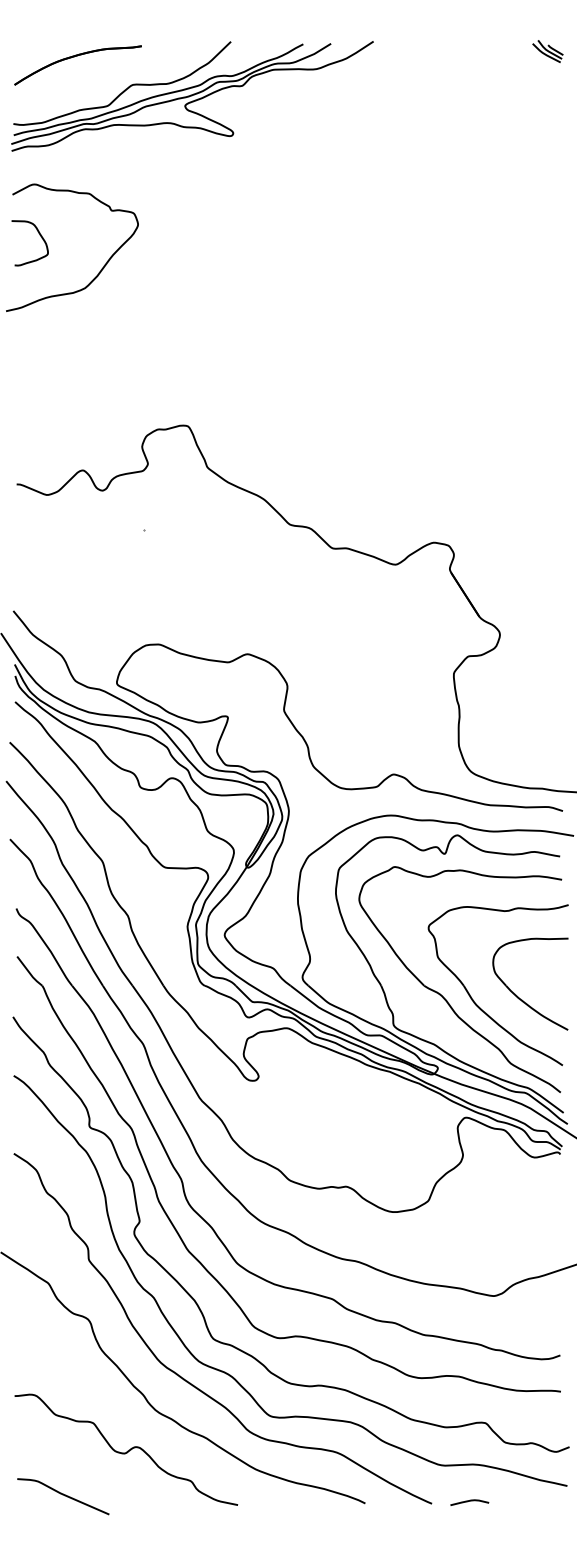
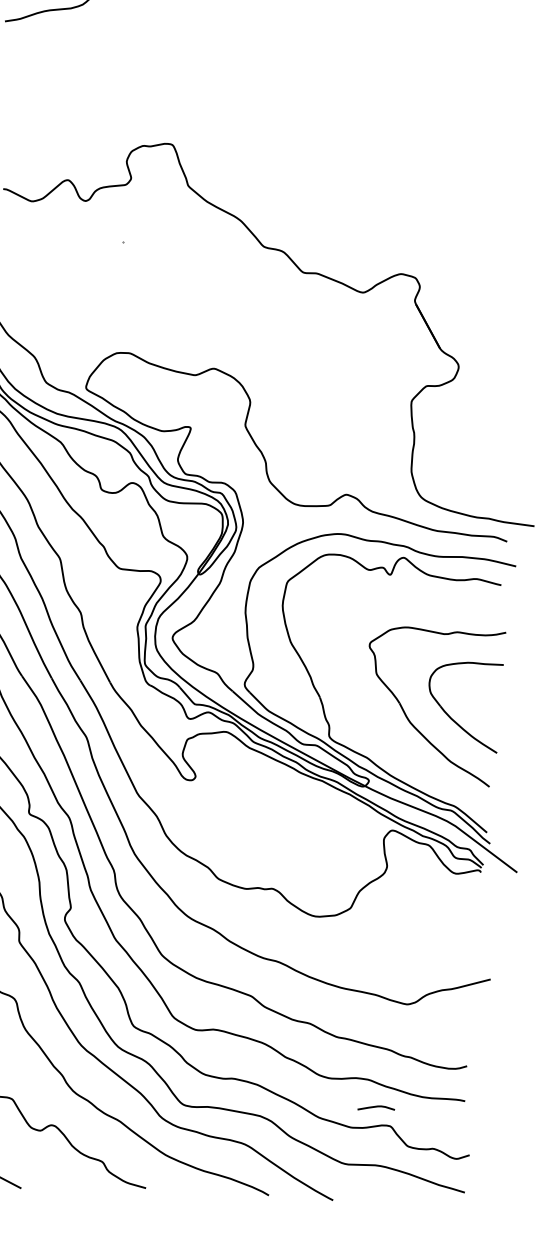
part: (443, 996) -> (379, 712), removed
curve: (469, 1501) -> (376, 1107), moved

